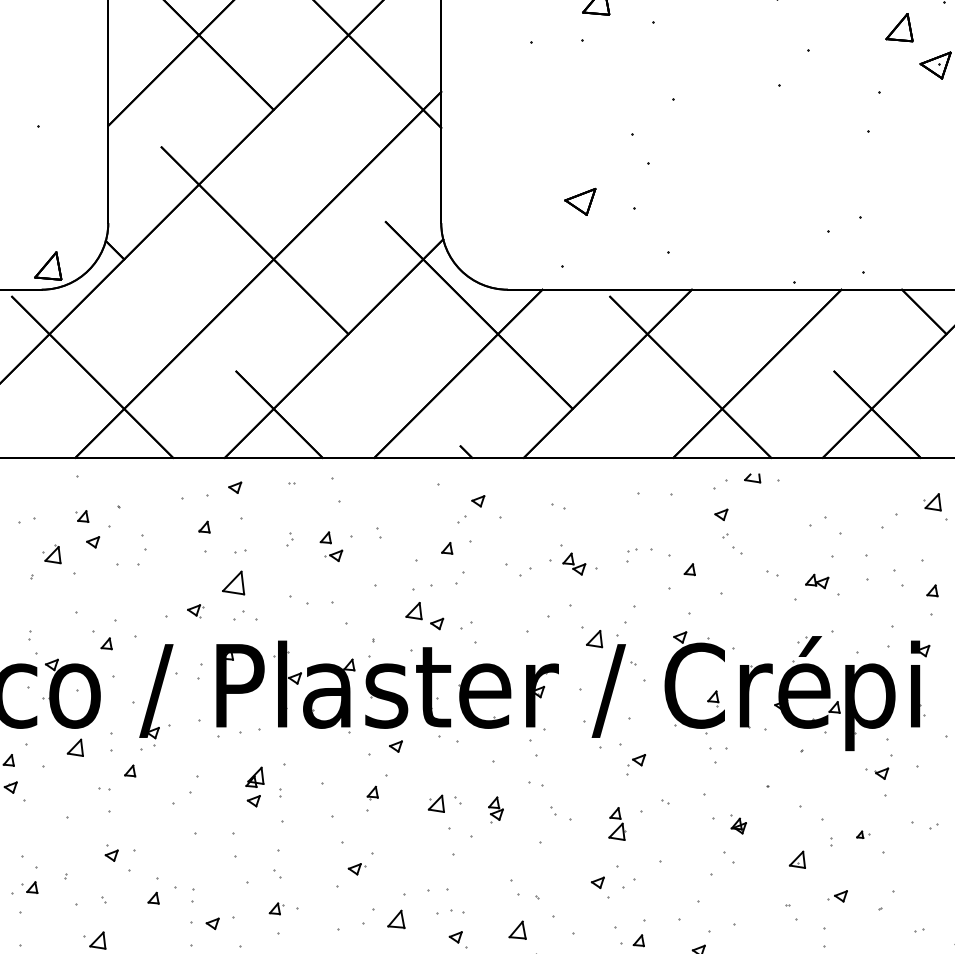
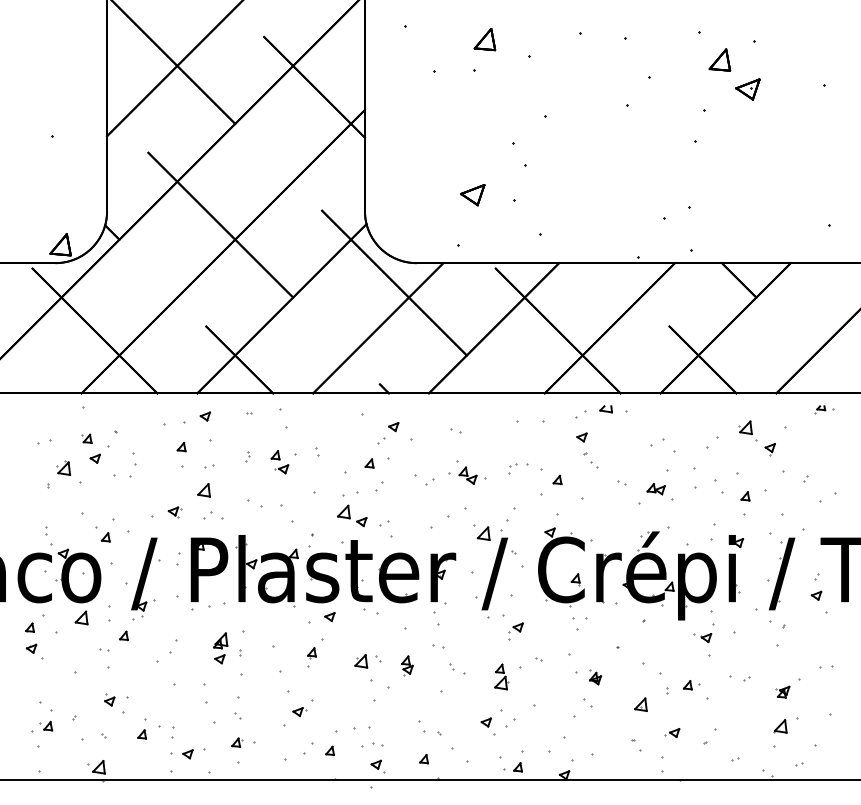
part: (232, 583) -> (203, 490), size x0.71
part: (862, 834) -> (691, 685), size x1.67
part: (395, 918) -> (329, 750), size x0.62
part: (516, 929) -> (423, 758), size x0.62

